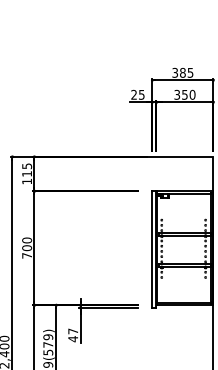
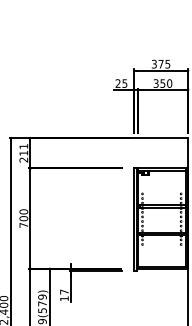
text: (182, 72) -> (160, 63), 385 -> 375
text: (27, 173) -> (24, 152), 115 -> 211
text: (72, 339) -> (63, 299), 47 -> 17

